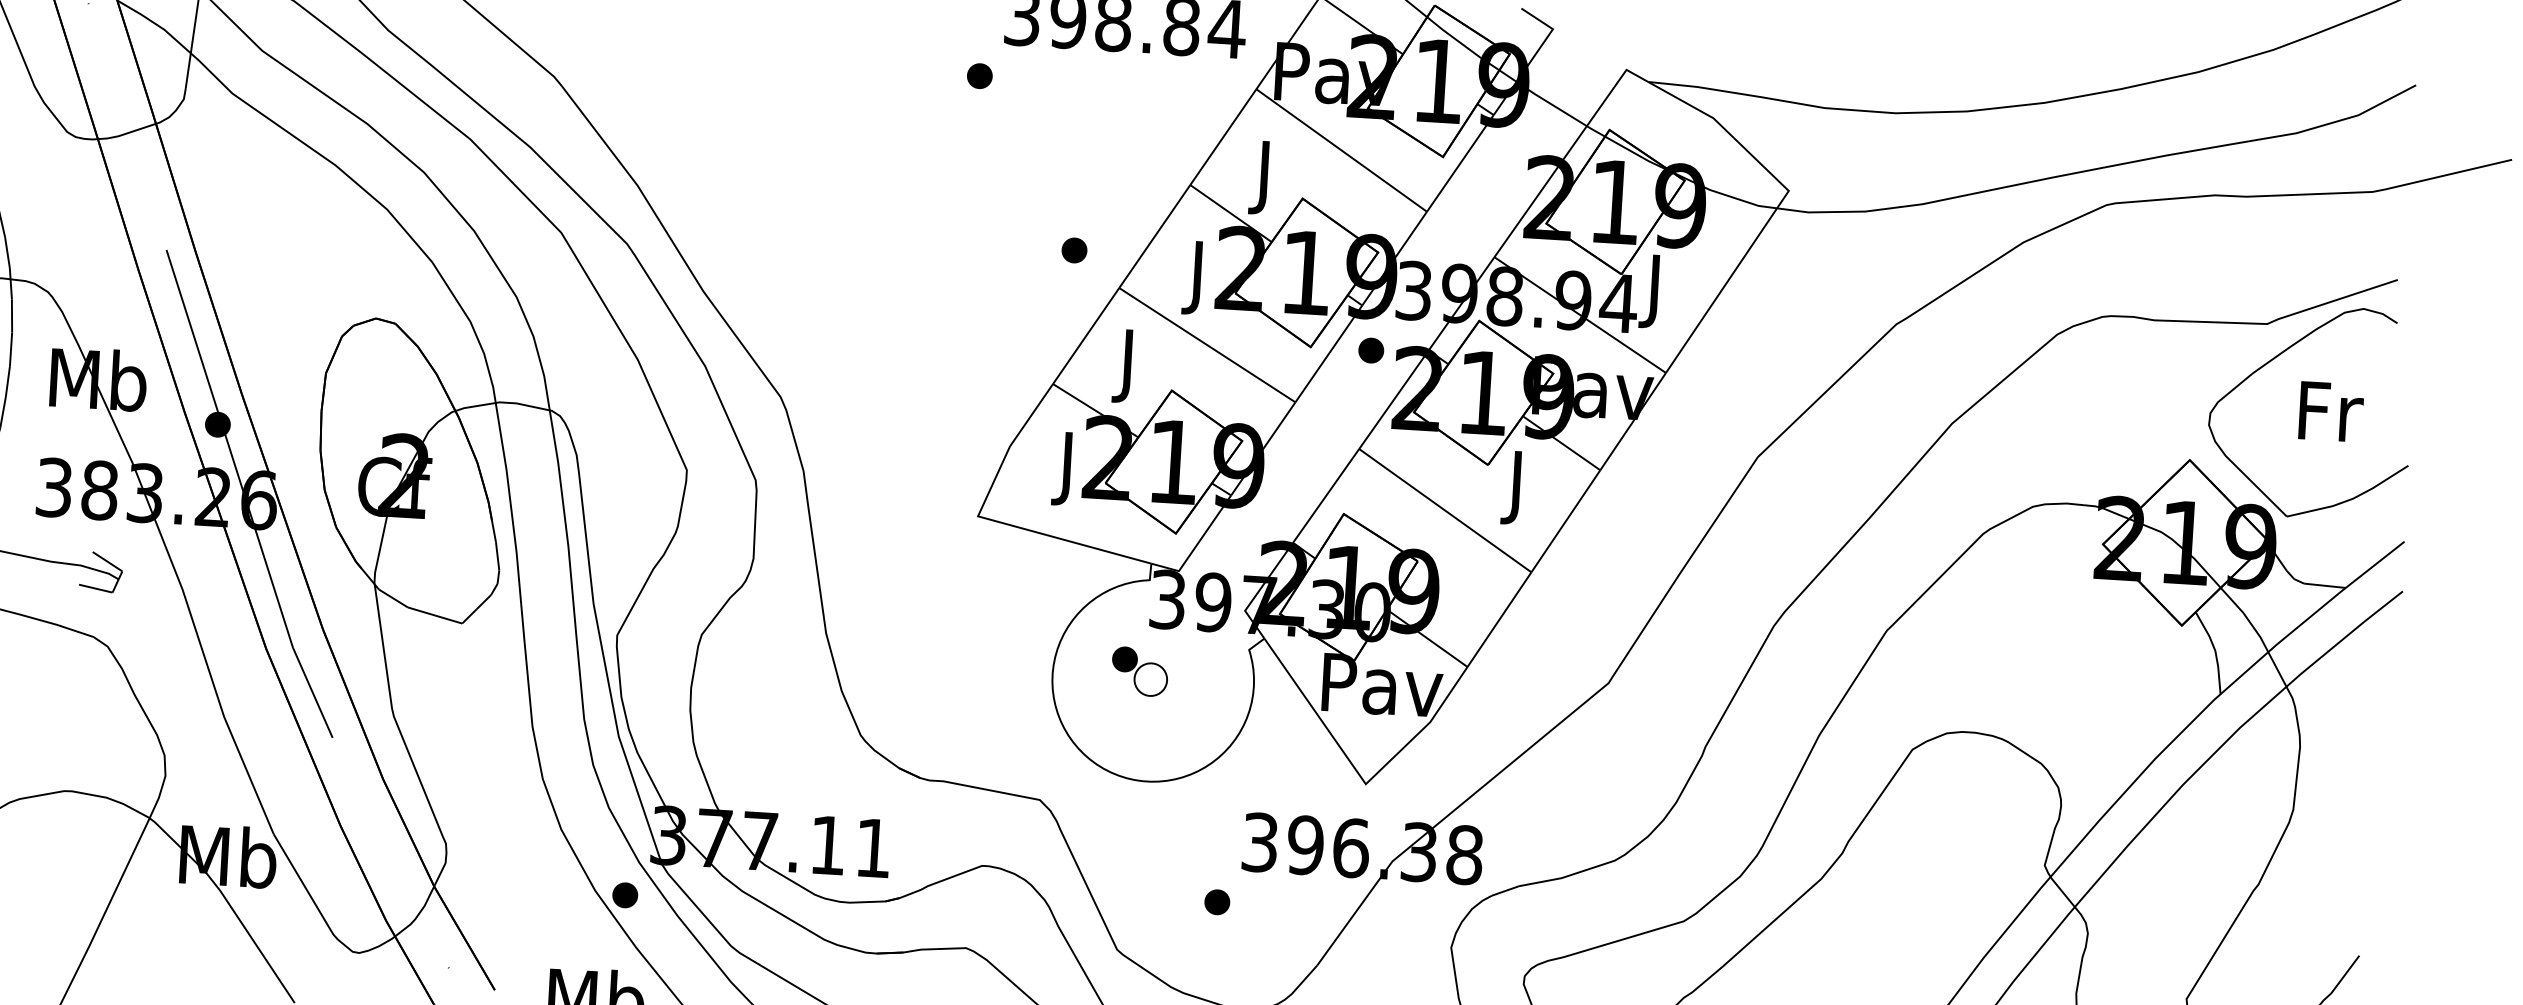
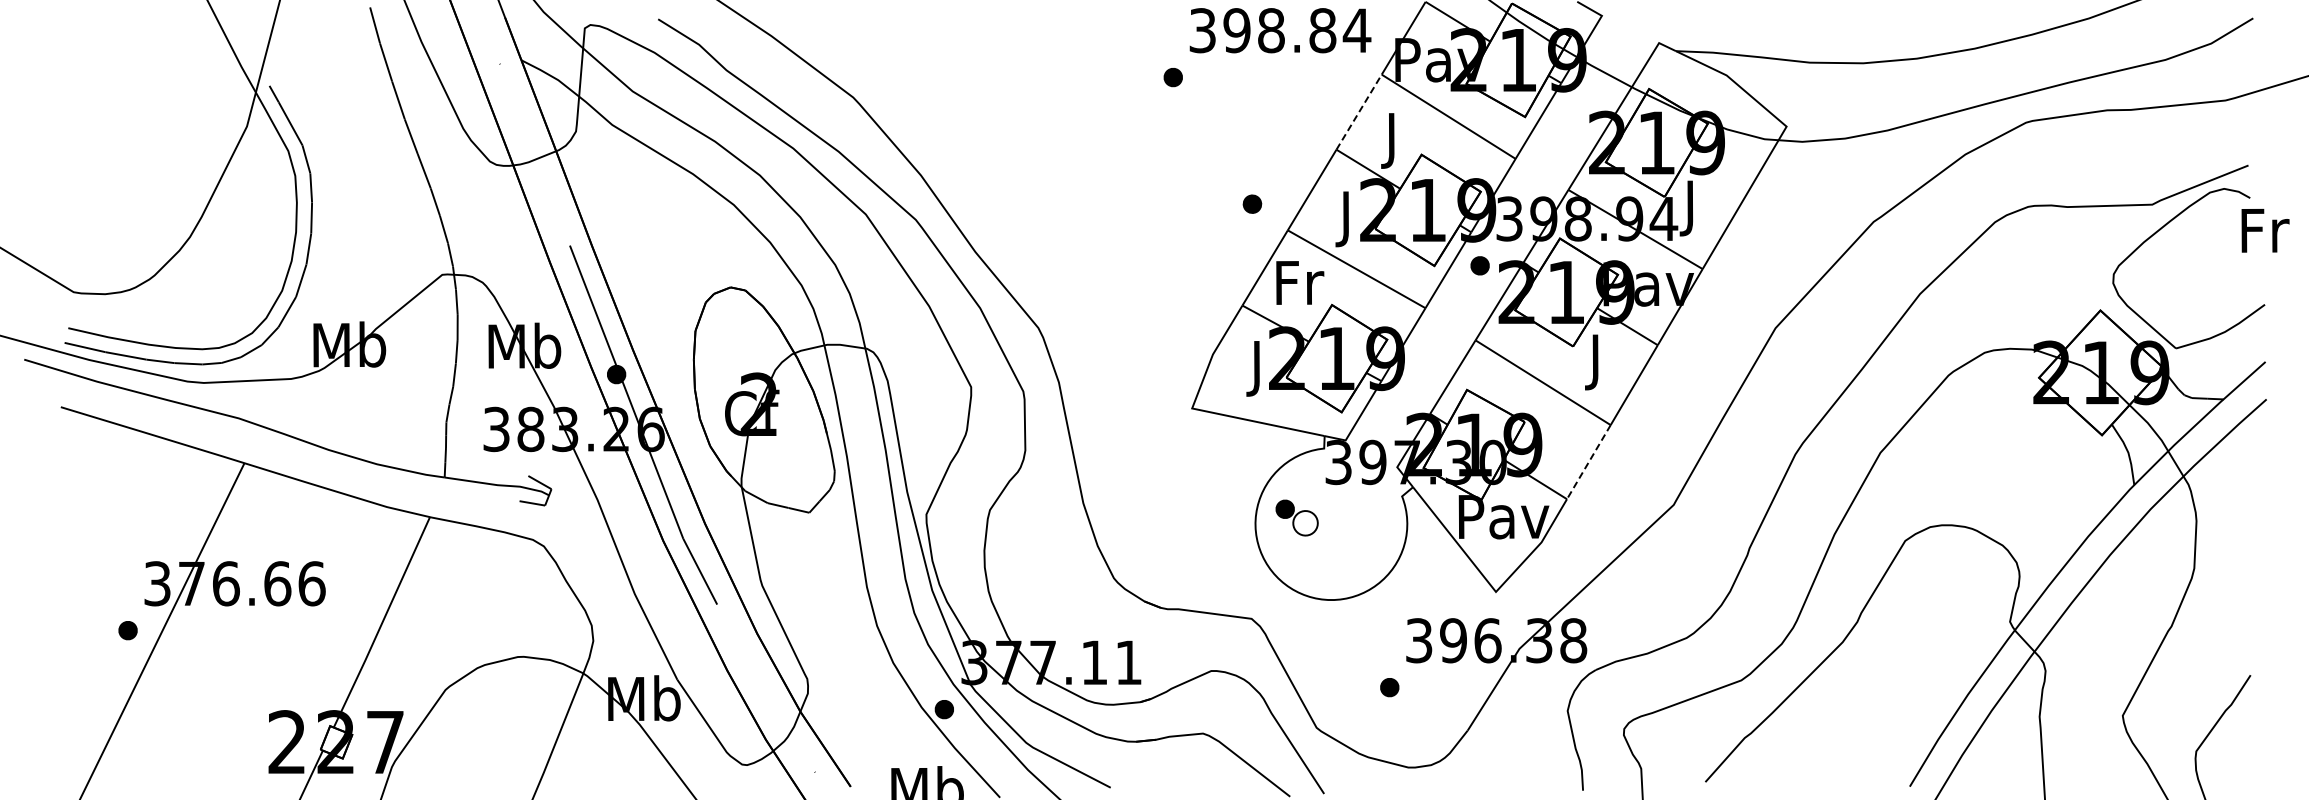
line: (1223, 137) -> (1359, 112), solid -> dashed
text: (1131, 366) -> (1300, 288), J -> Fr
text: (2331, 411) -> (2265, 230), moved
line: (1498, 620) -> (1588, 462), solid -> dashed
part: (1139, 671) -> (1296, 517), moved

